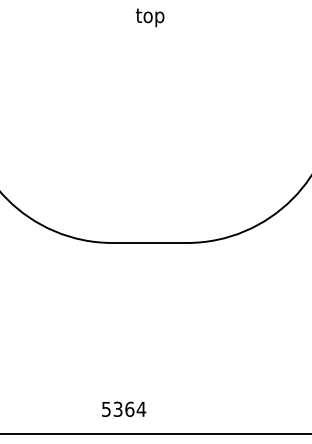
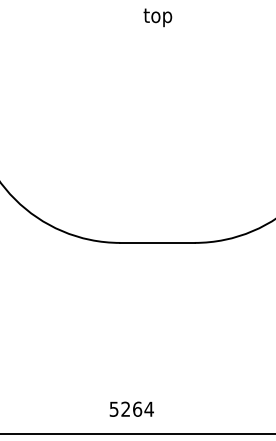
text: (117, 409) -> (125, 409), 5364 -> 5264

